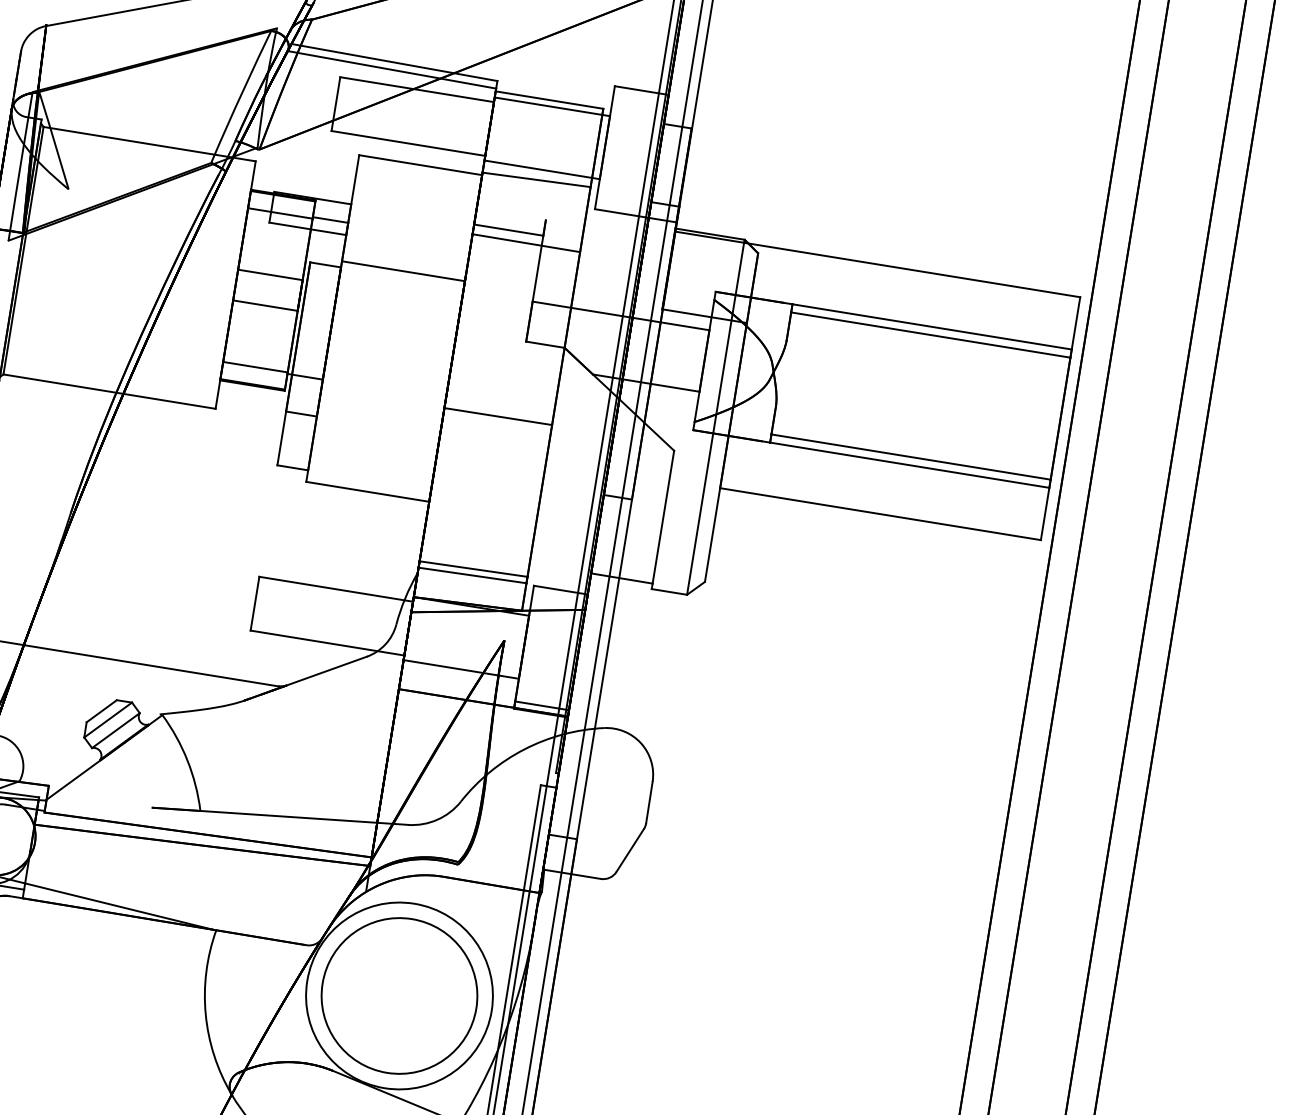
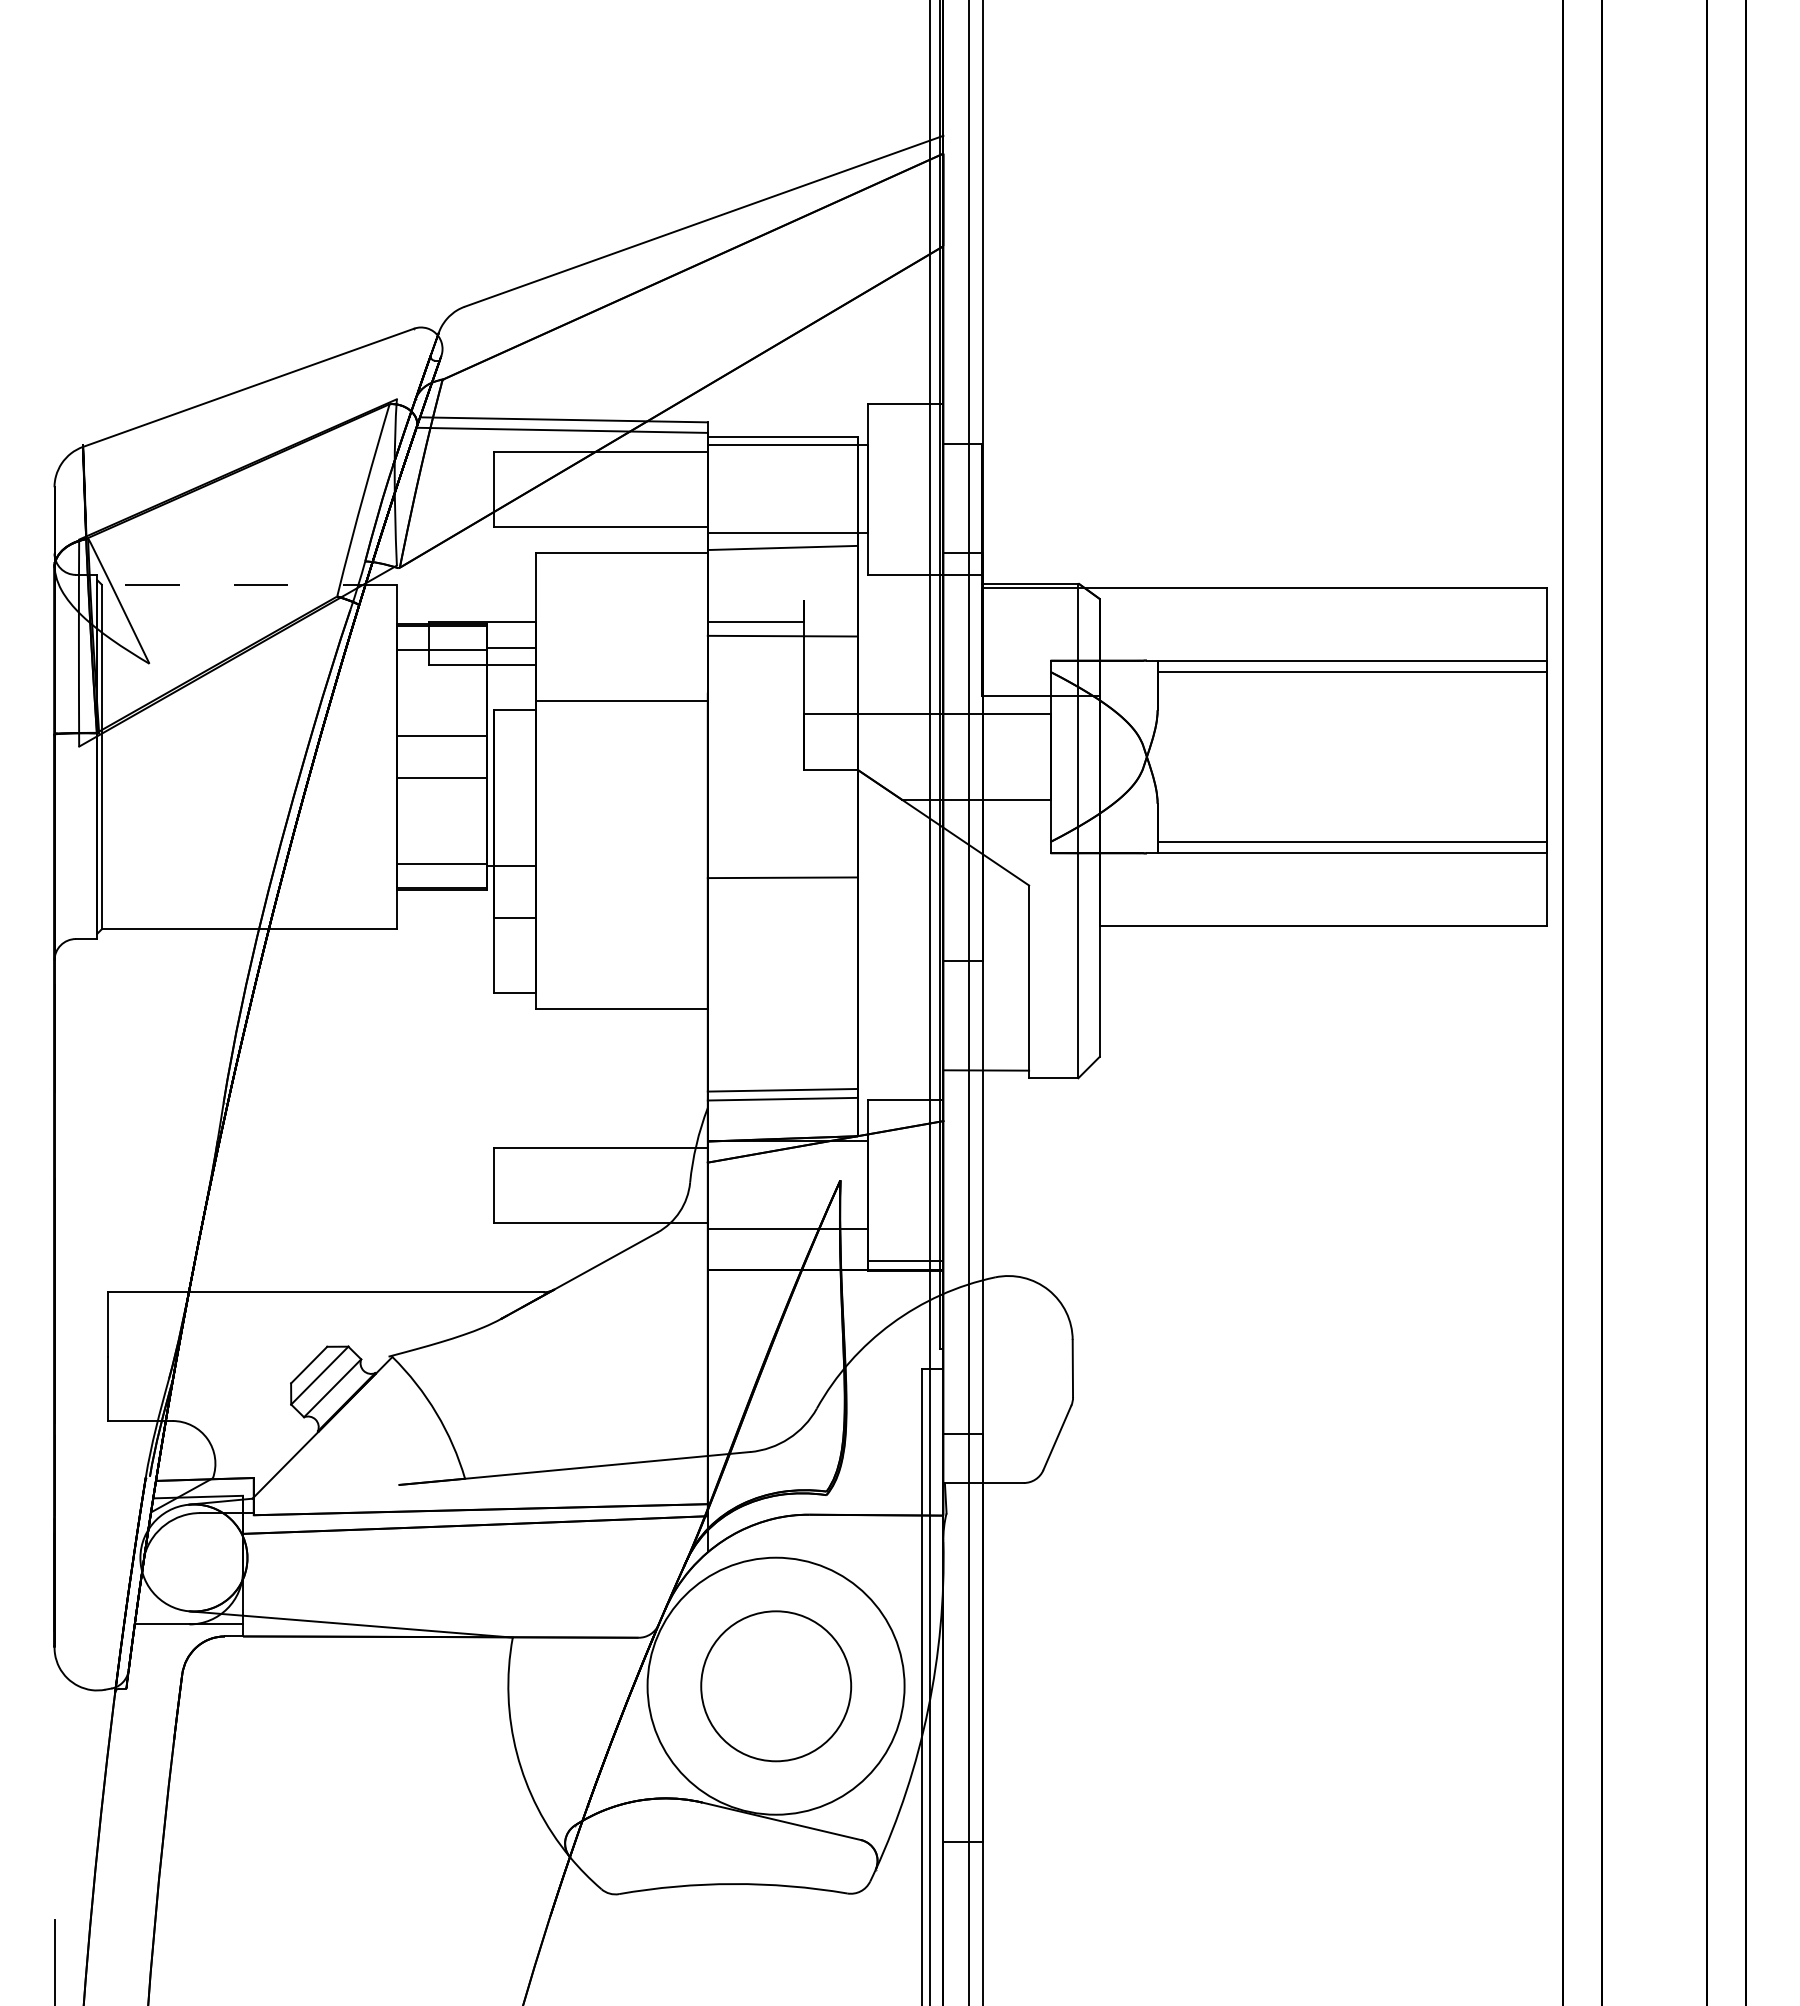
line: (149, 144) -> (249, 584), solid -> dashed
circle: (399, 996) -> (776, 1686), size x0.7

